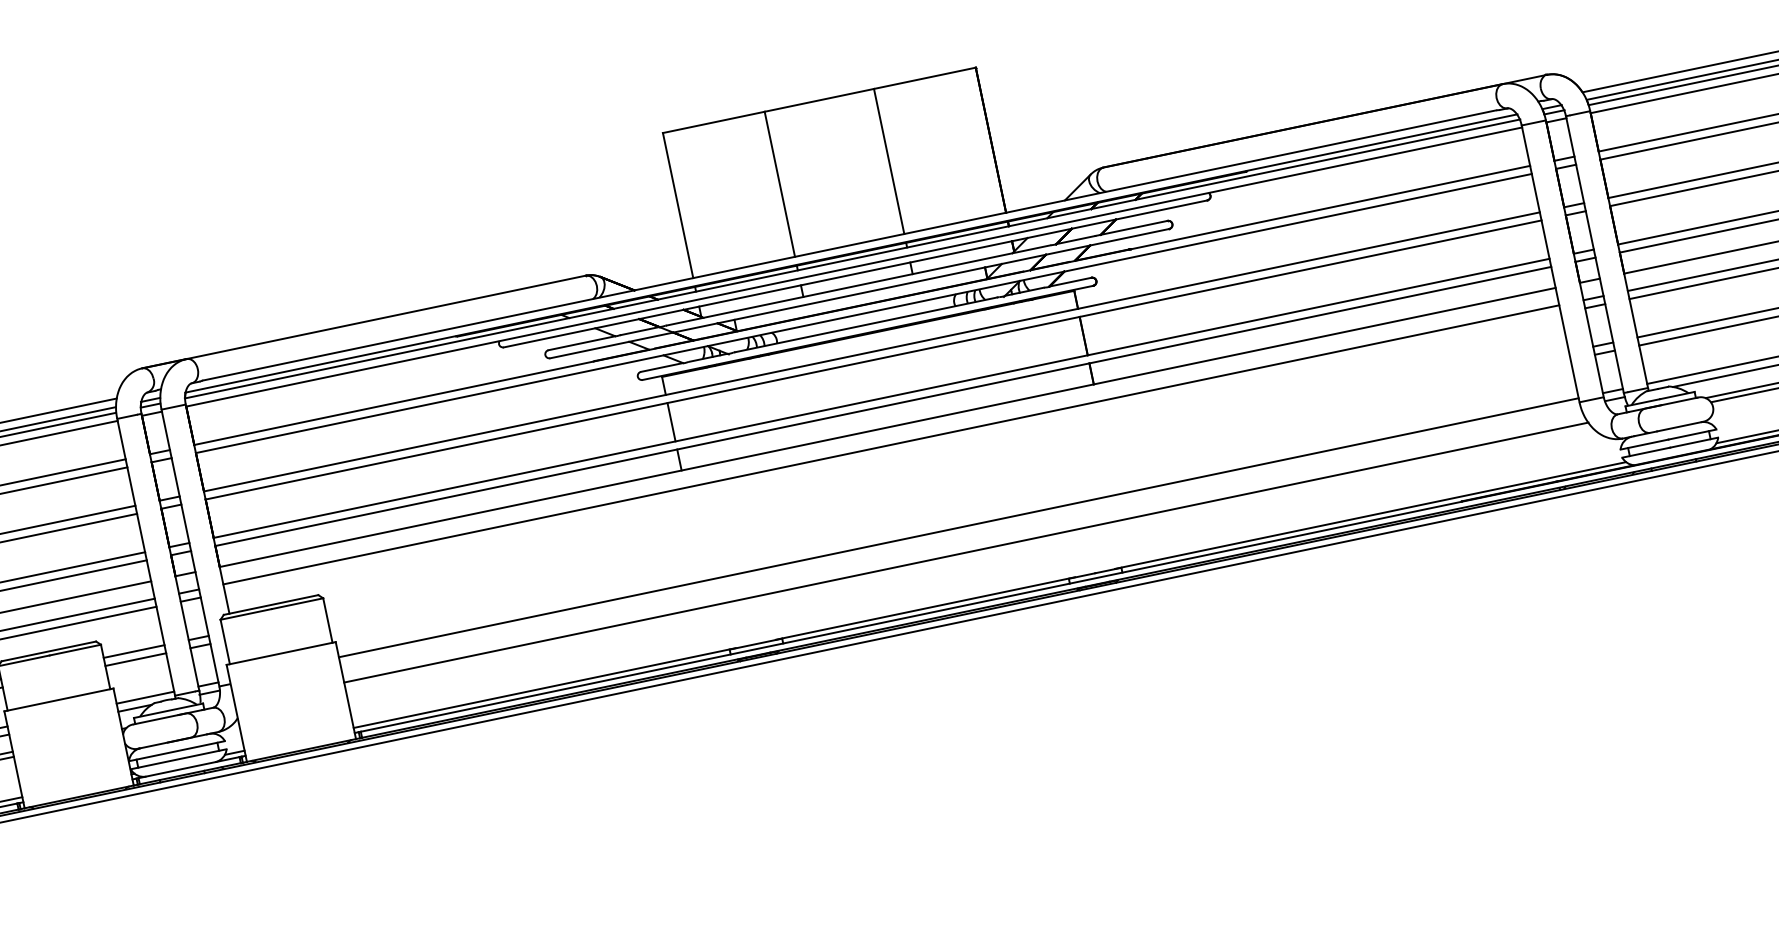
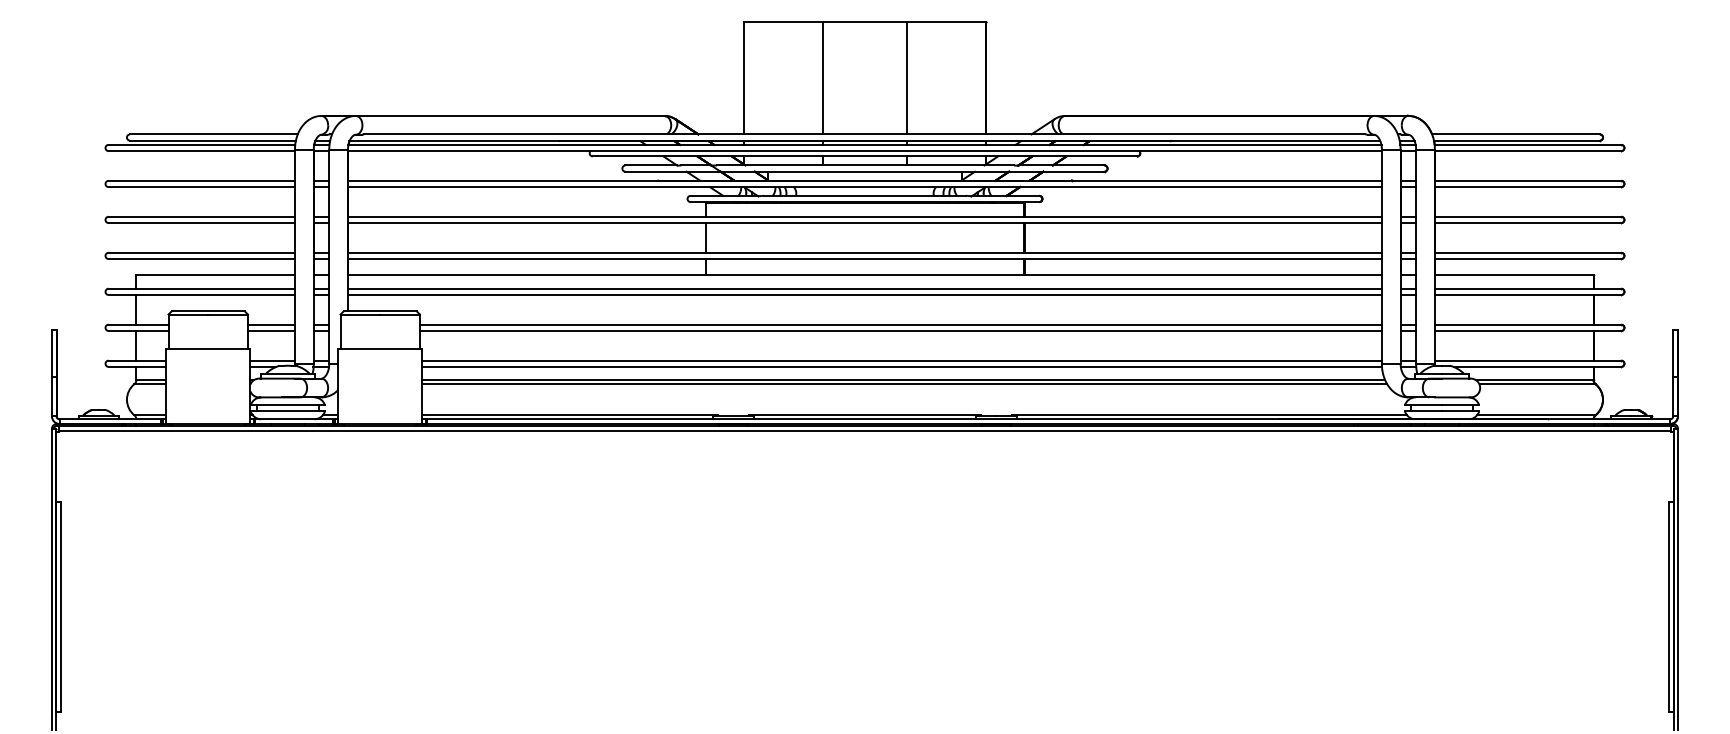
line: (892, 452) -> (864, 294), added
line: (946, 481) -> (900, 324), added
line: (948, 489) -> (900, 330), added
line: (960, 535) -> (902, 366), added
line: (968, 557) -> (904, 384), added

